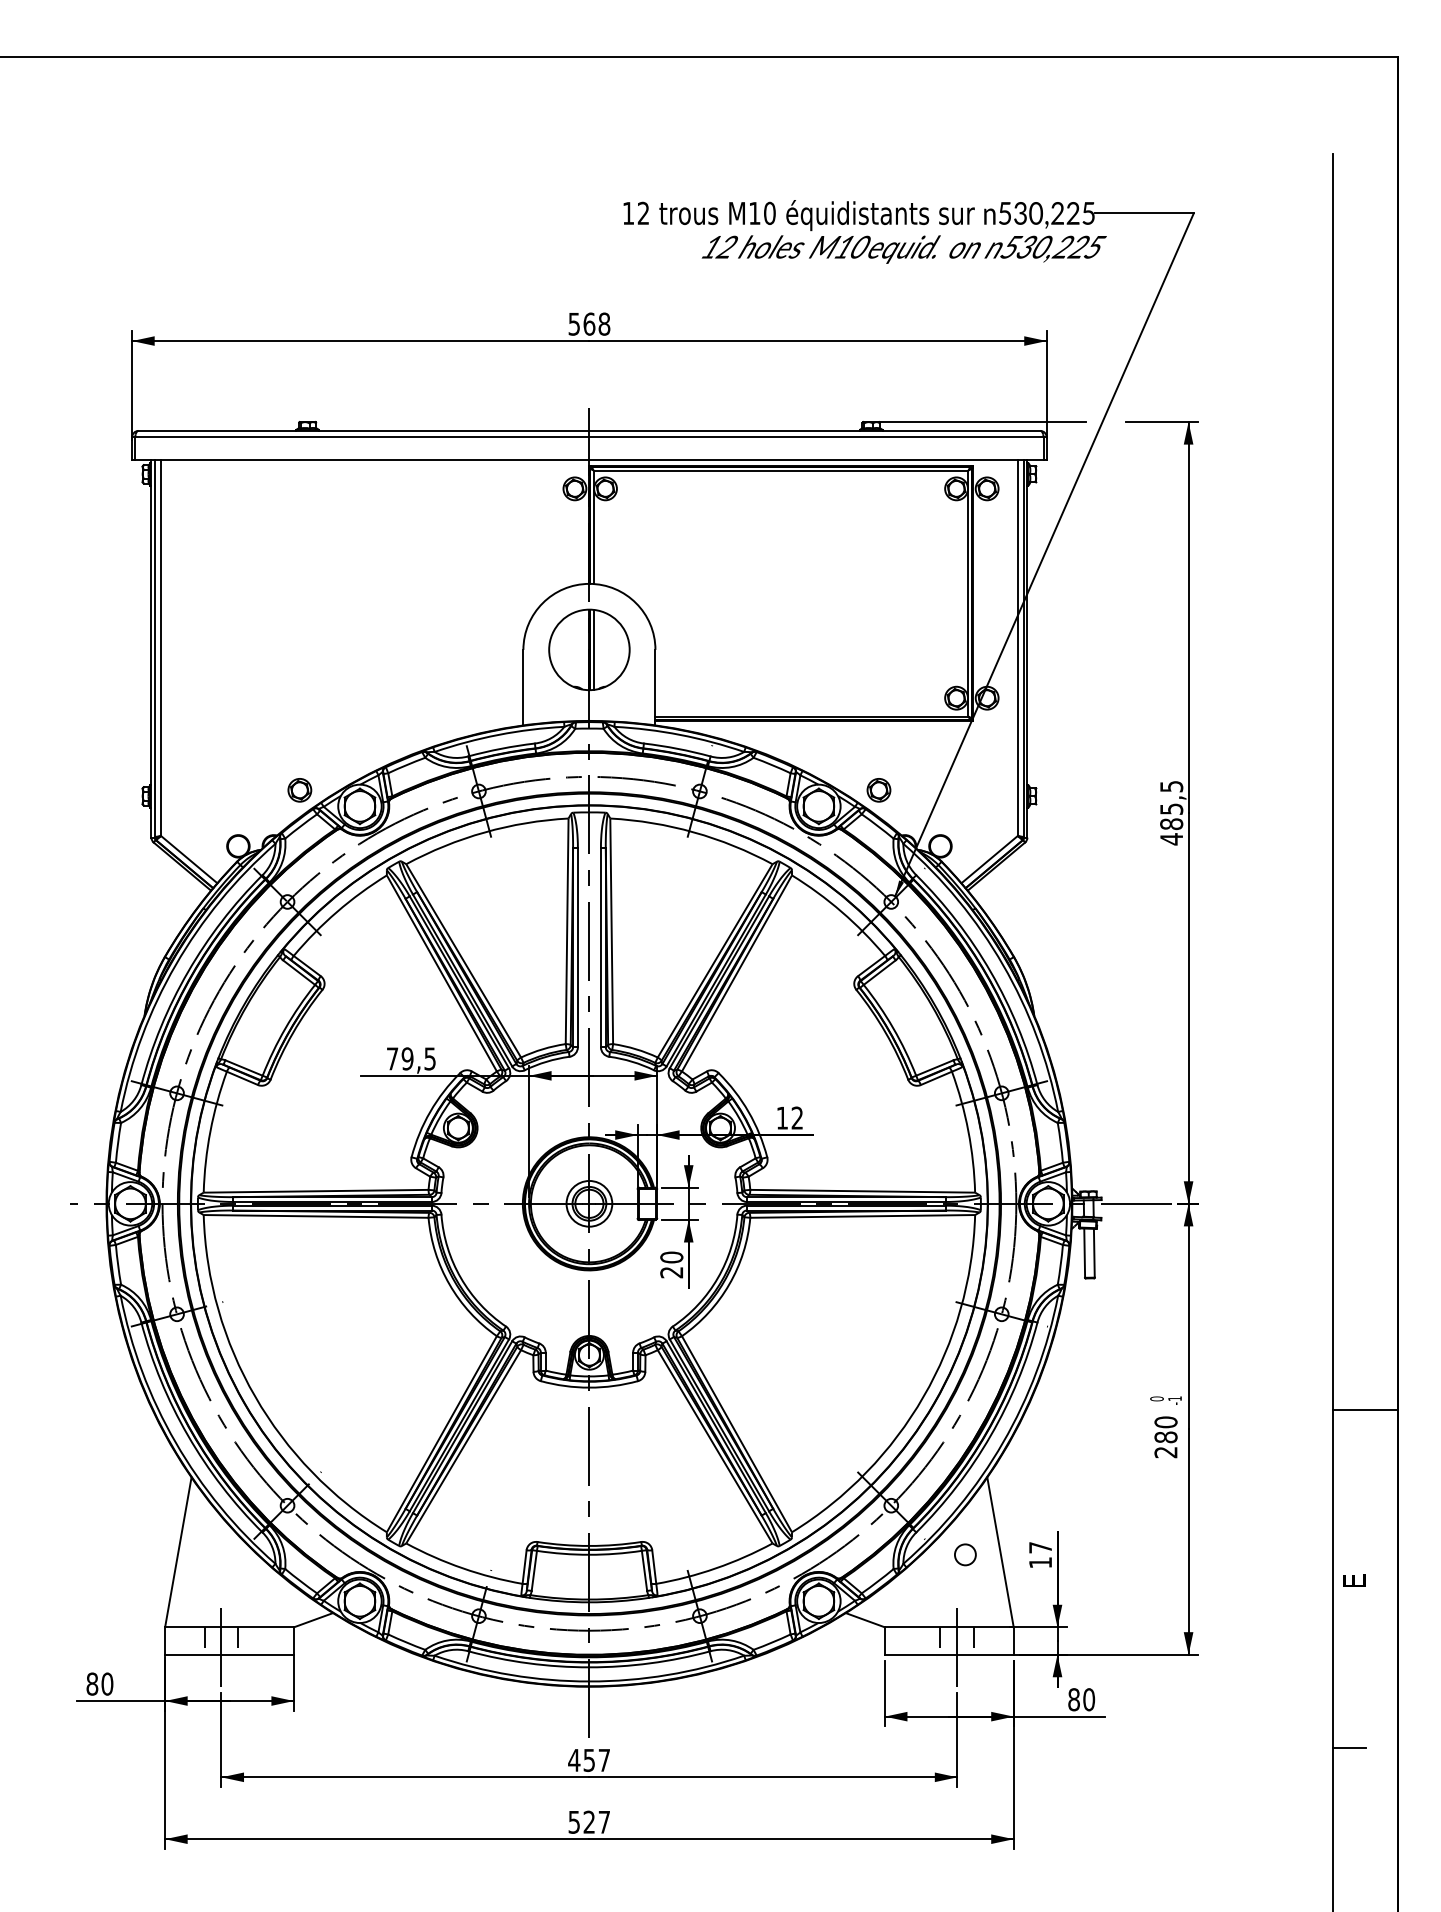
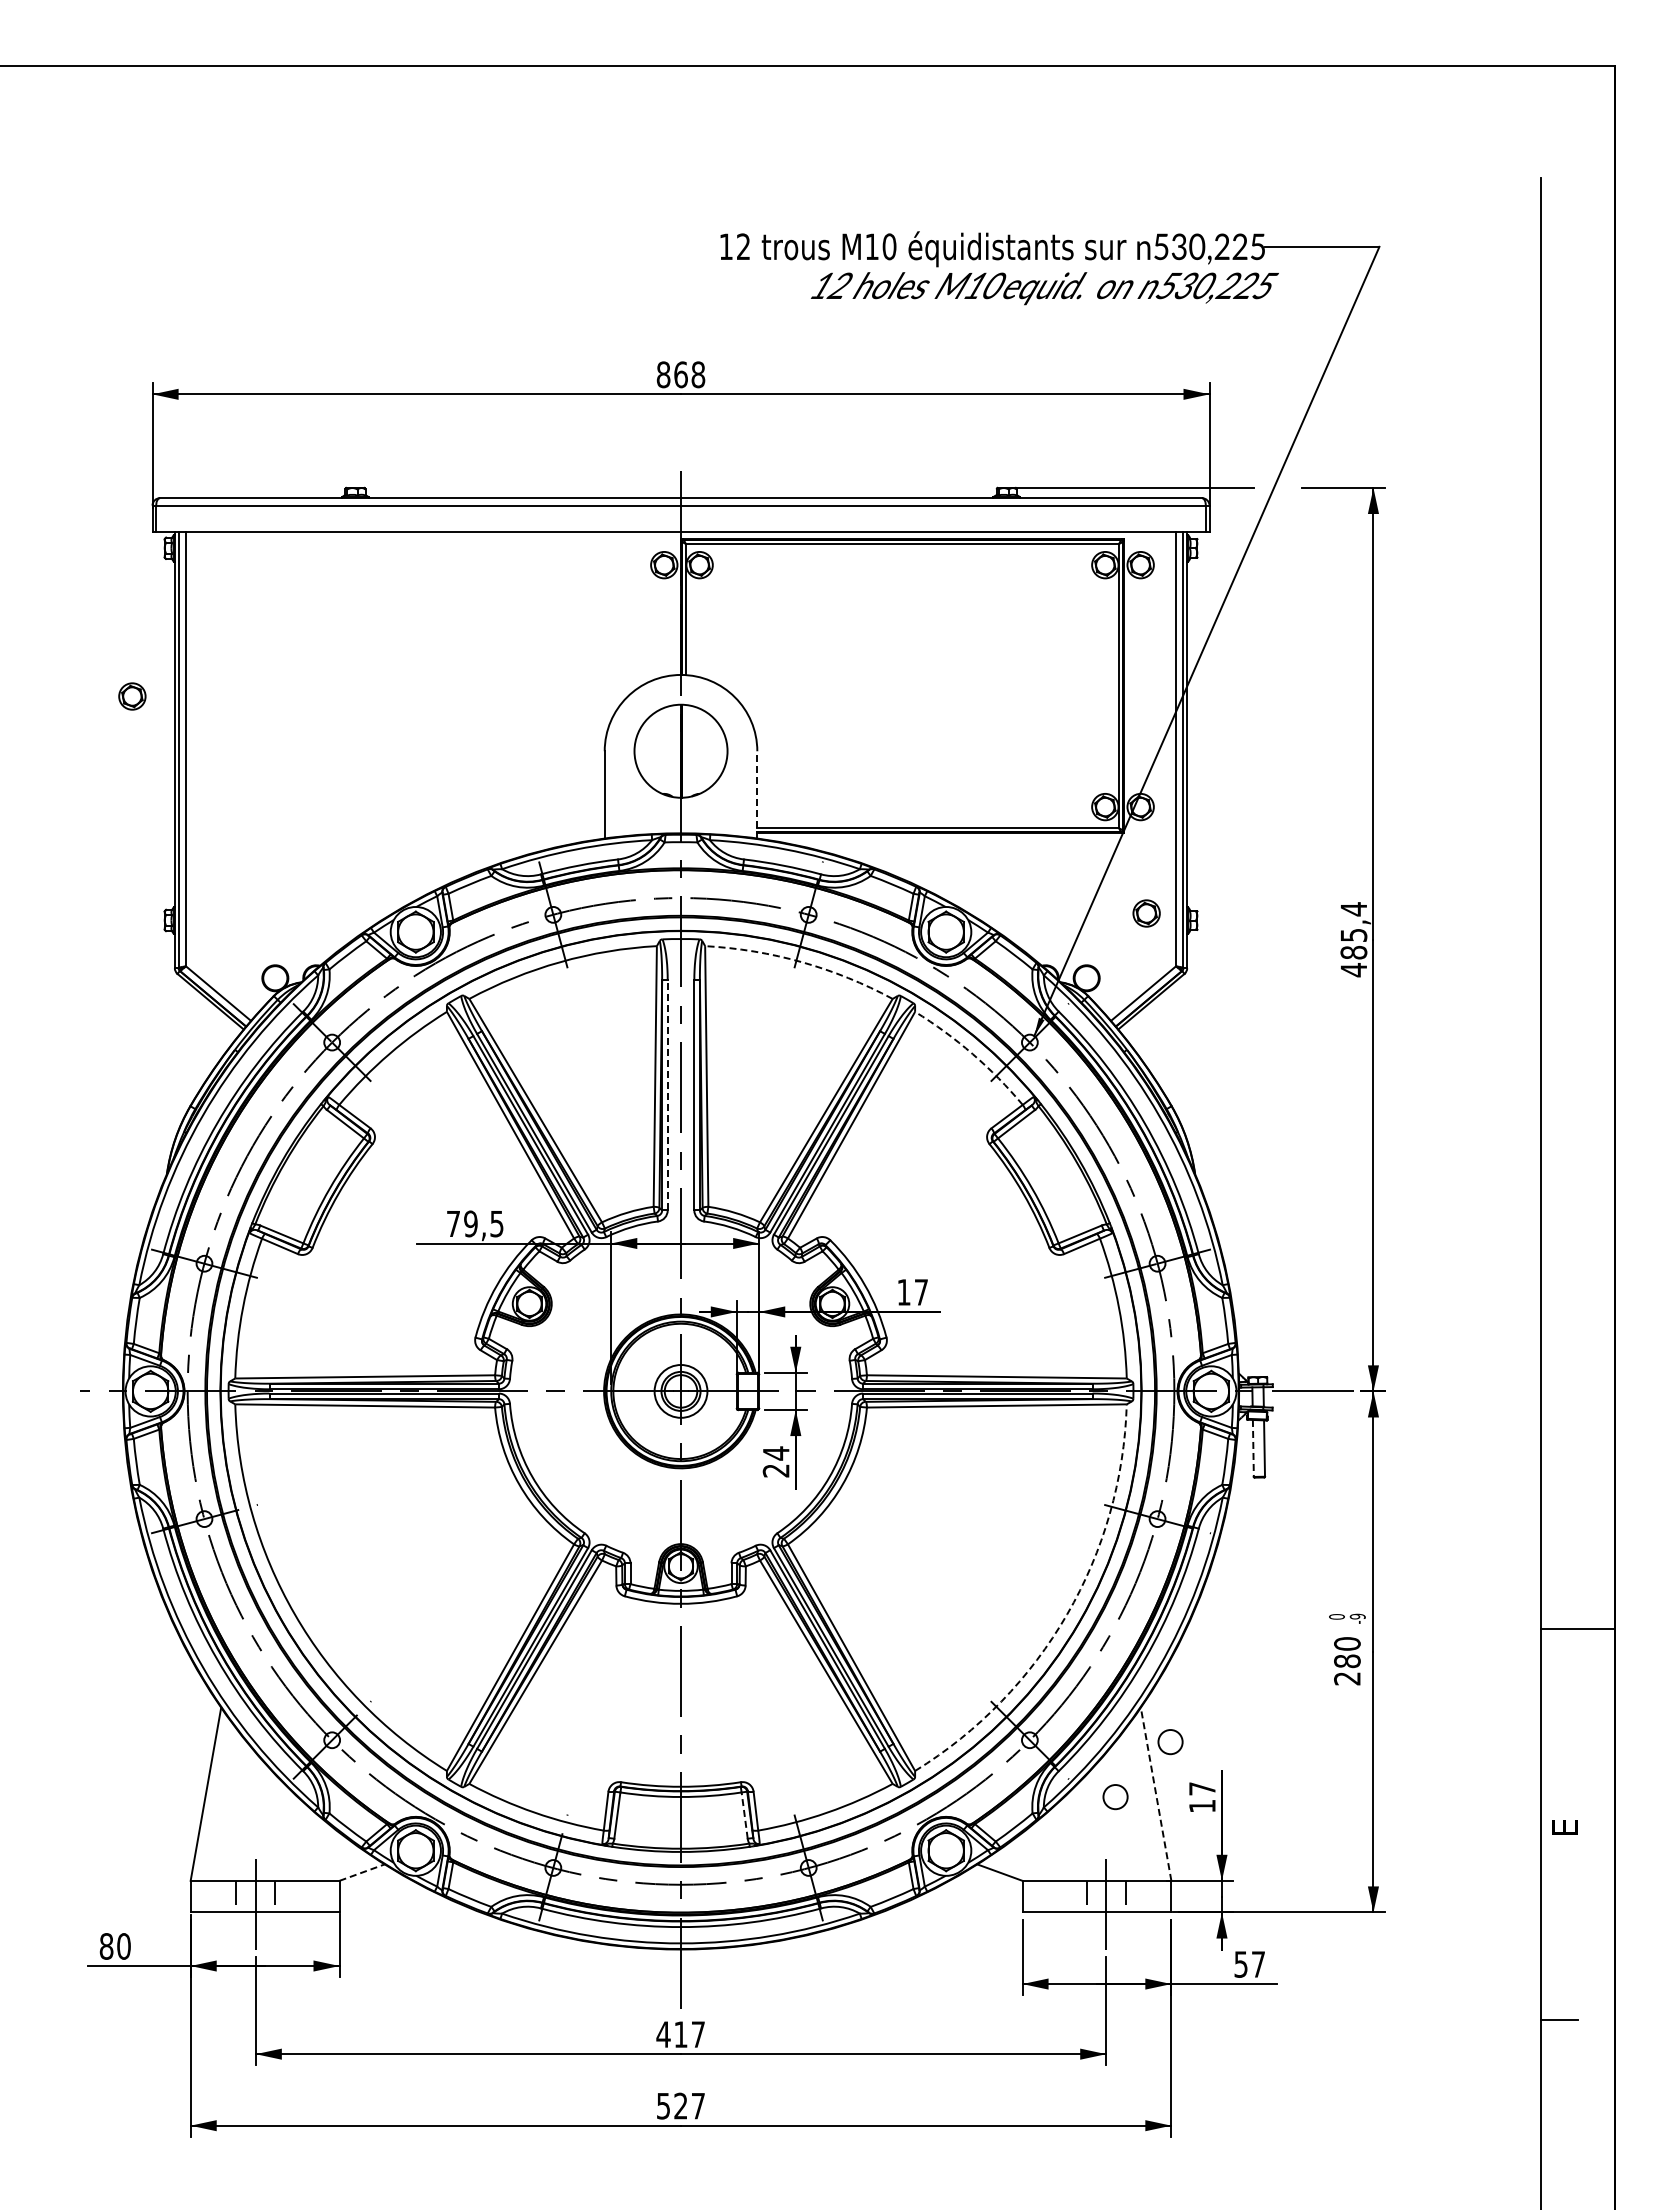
text: (574, 323) -> (663, 374), 568 -> 868
line: (593, 650) -> (685, 751), removed
line: (655, 687) -> (757, 794), solid -> dashed
text: (1171, 786) -> (1353, 909), 485,5 -> 485,4
part: (299, 790) -> (132, 696), moved
part: (878, 790) -> (1146, 913), moved
arc: (693, 832) -> (801, 962), solid -> dashed
arc: (841, 912) -> (972, 1054), solid -> dashed
line: (577, 946) -> (667, 1094), solid -> dashed
text: (796, 1118) -> (920, 1292), 12 -> 17
line: (1084, 1253) -> (1253, 1448), solid -> dashed
text: (671, 1257) -> (775, 1453), 20 -> 24
arc: (923, 1396) -> (1067, 1614), solid -> dashed
text: (1174, 1398) -> (1357, 1616), -1 -> -9
circle: (1012, 1507) -> (1170, 1742), added
line: (1000, 1552) -> (1156, 1794), solid -> dashed
line: (644, 1570) -> (744, 1815), solid -> dashed
line: (313, 1620) -> (362, 1872), solid -> dashed
text: (1081, 1699) -> (1249, 1964), 80 -> 57
text: (588, 1760) -> (680, 2034), 457 -> 417

